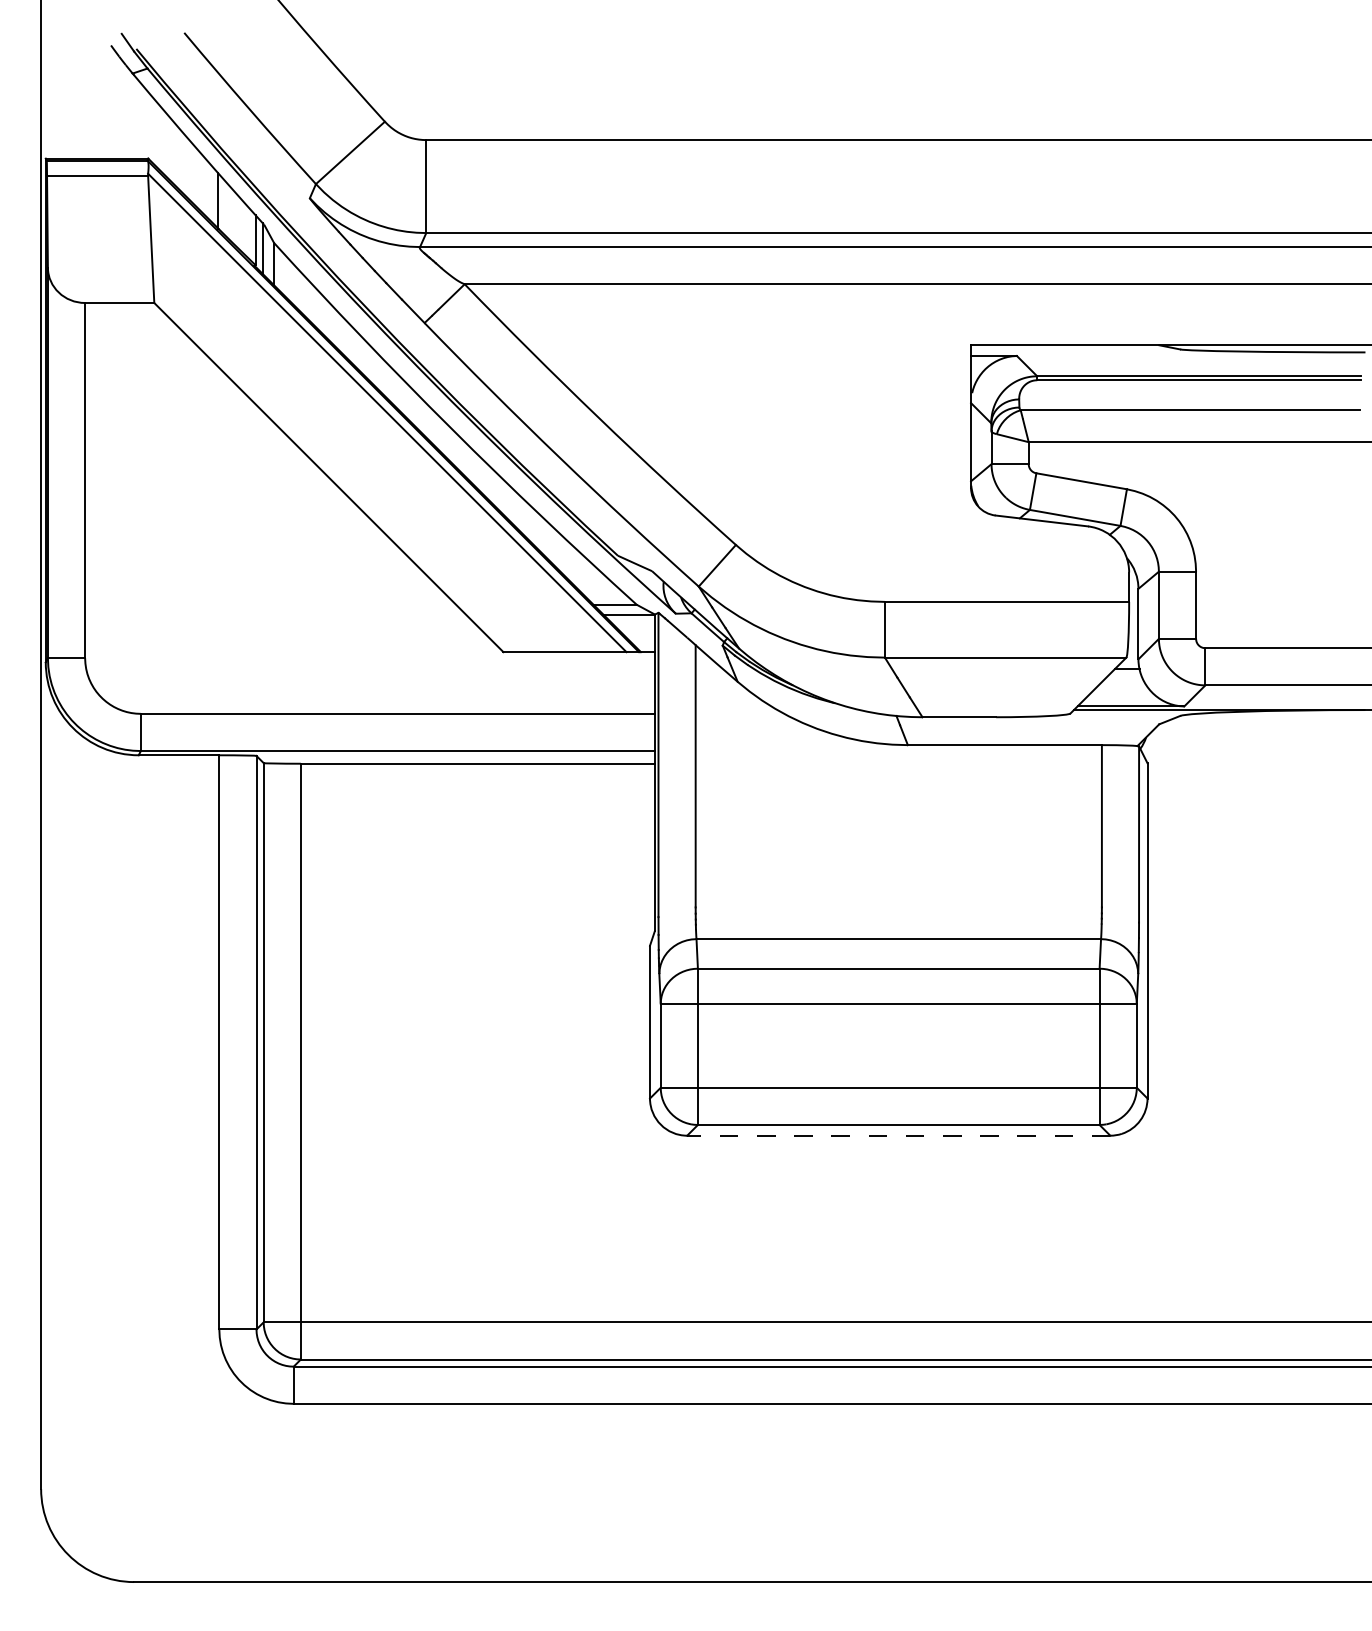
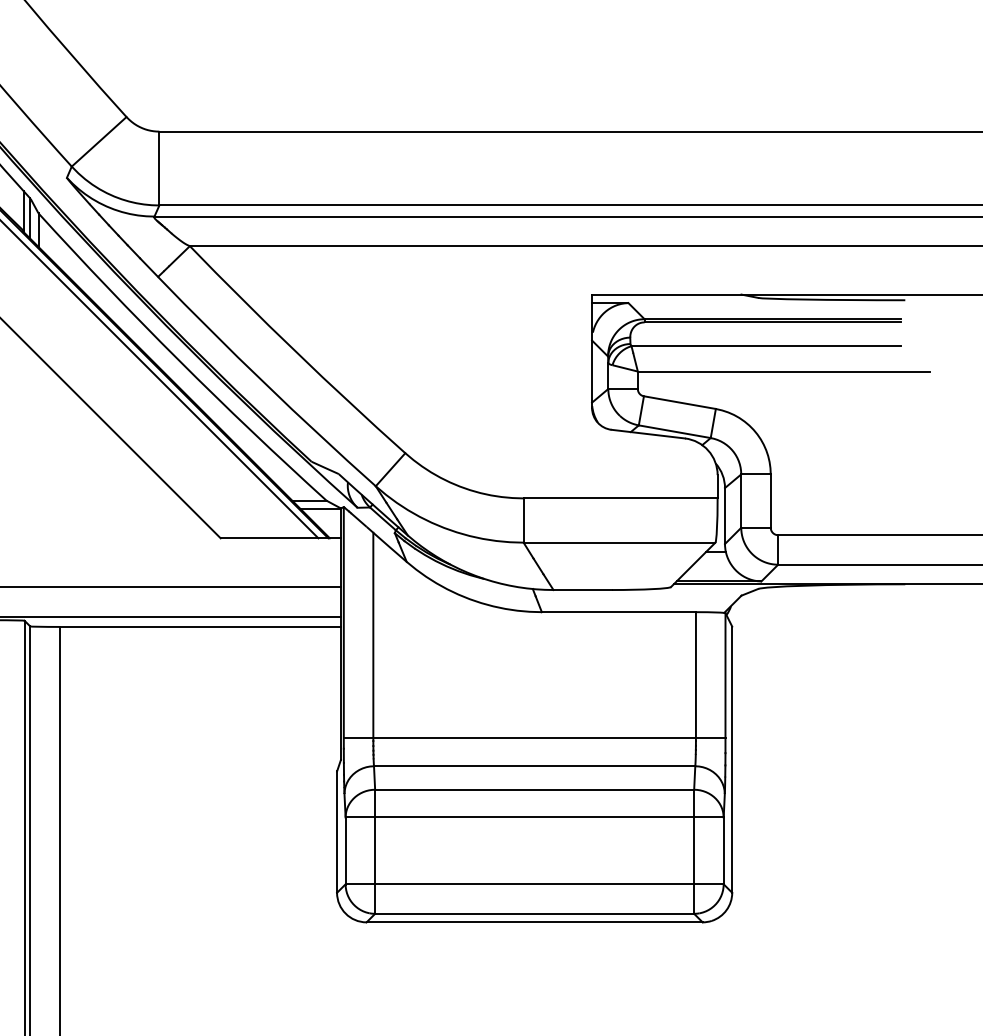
line: (898, 904) -> (534, 738), added
line: (898, 1135) -> (534, 922), dashed -> solid

